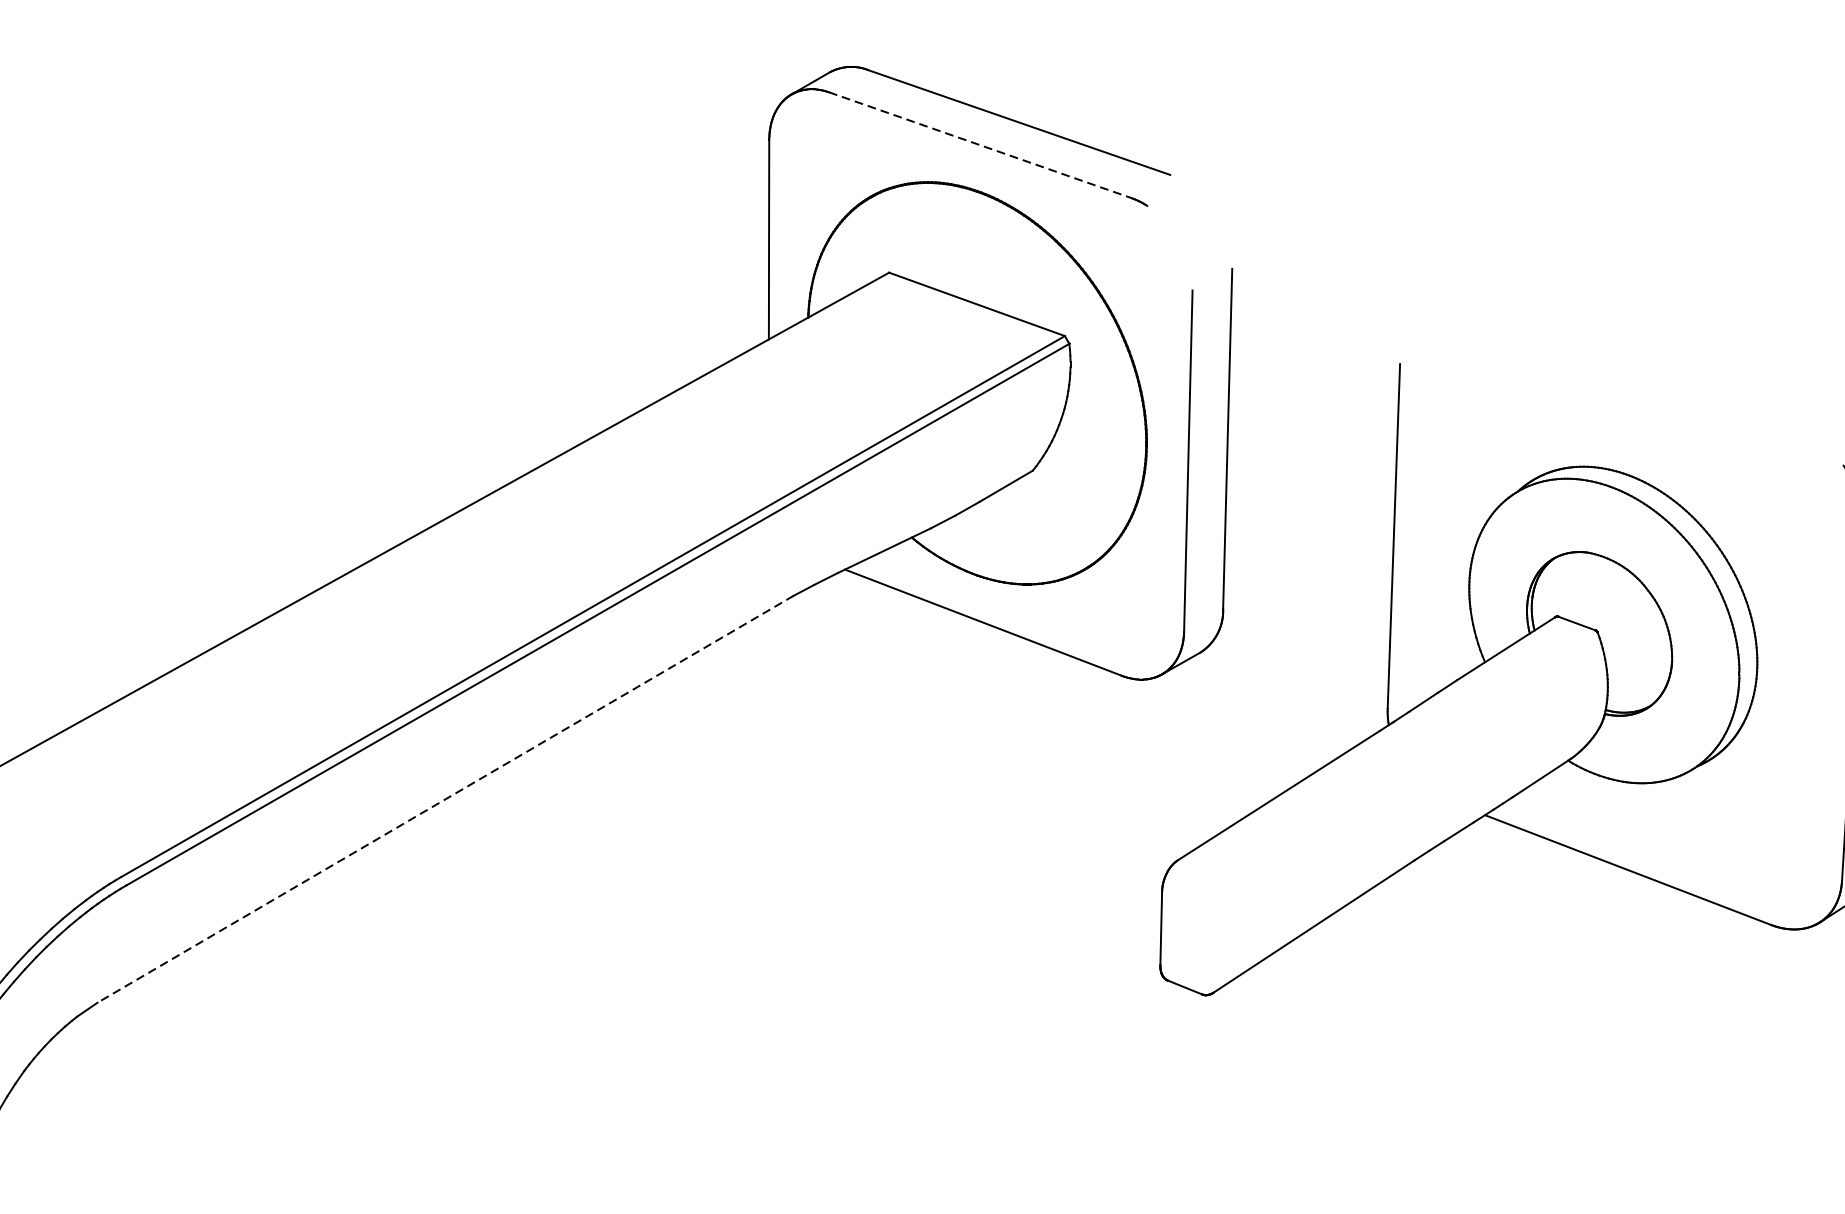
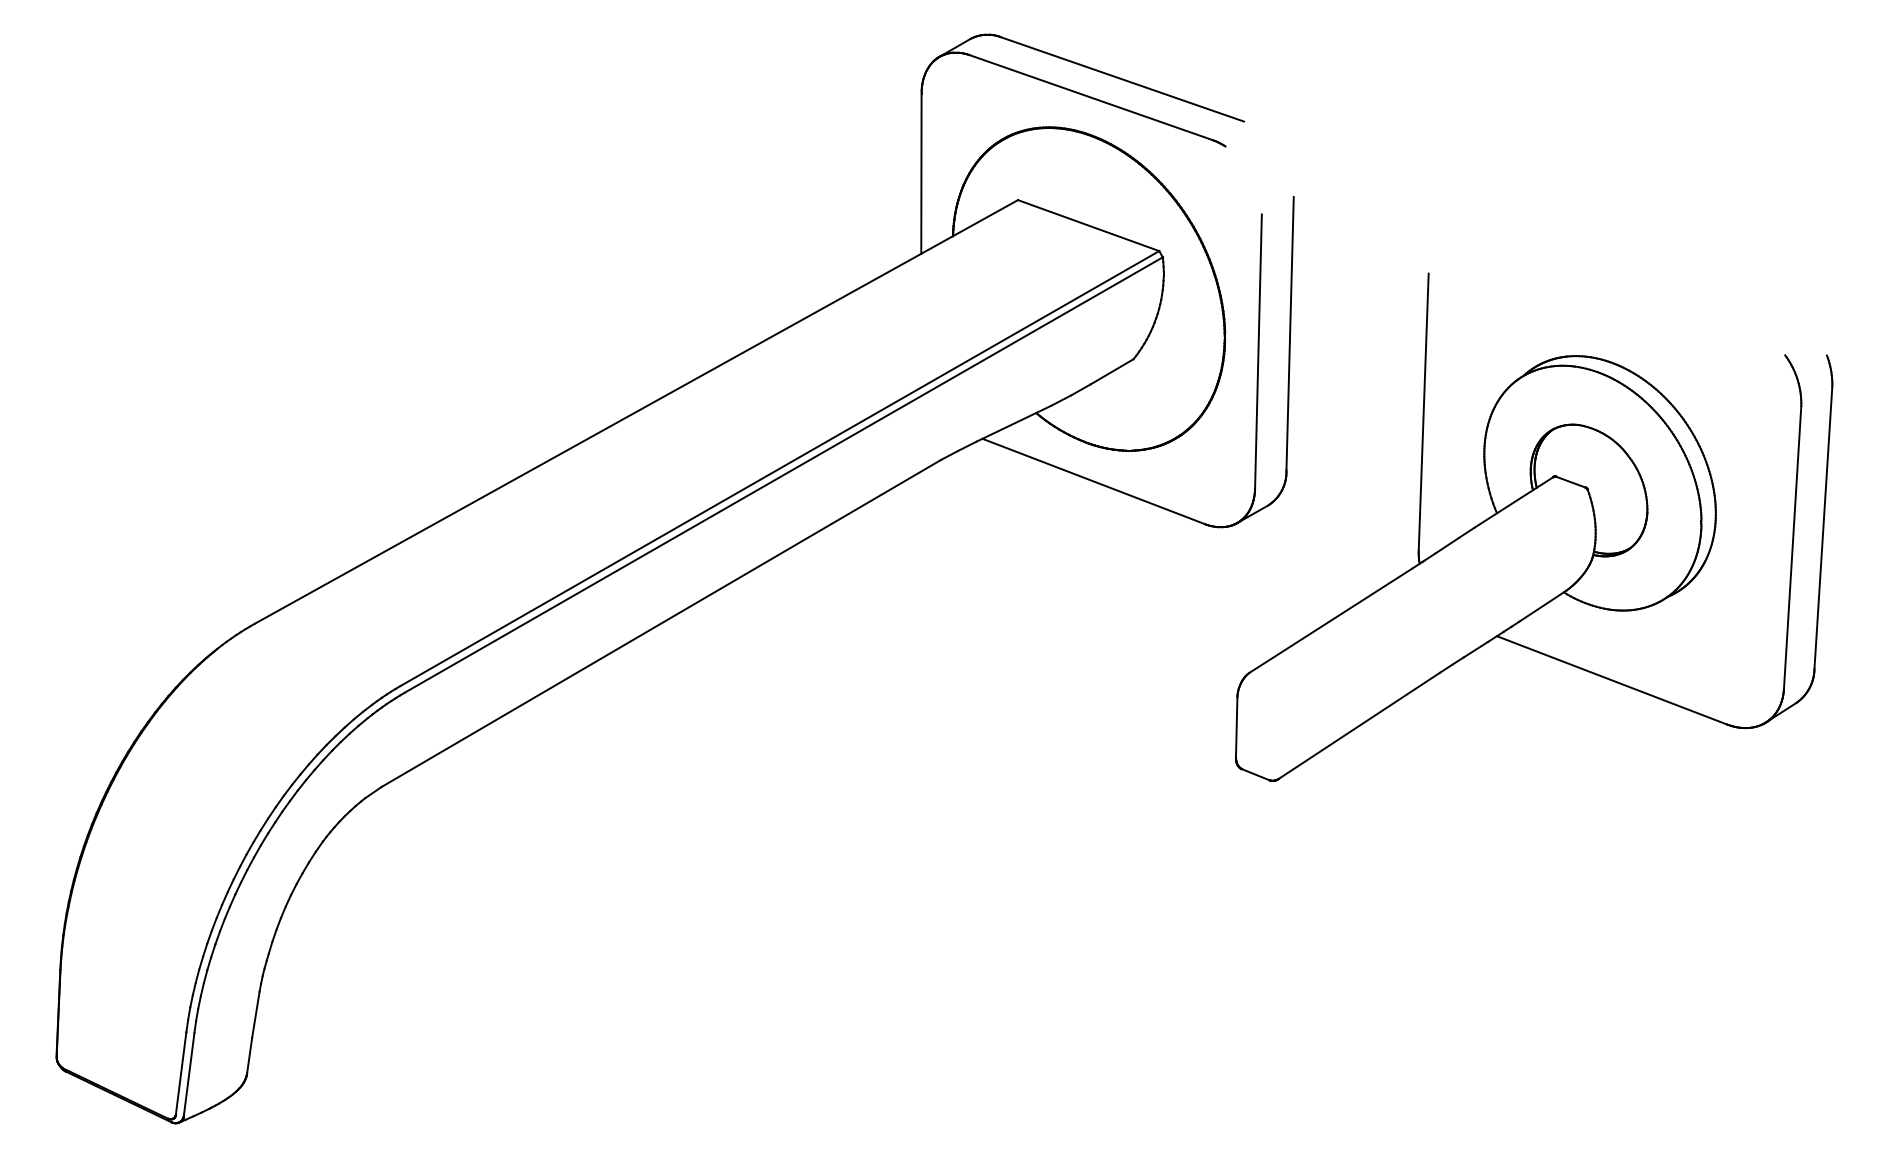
line: (980, 145) -> (1091, 97), dashed -> solid
line: (445, 799) -> (661, 623), dashed -> solid

